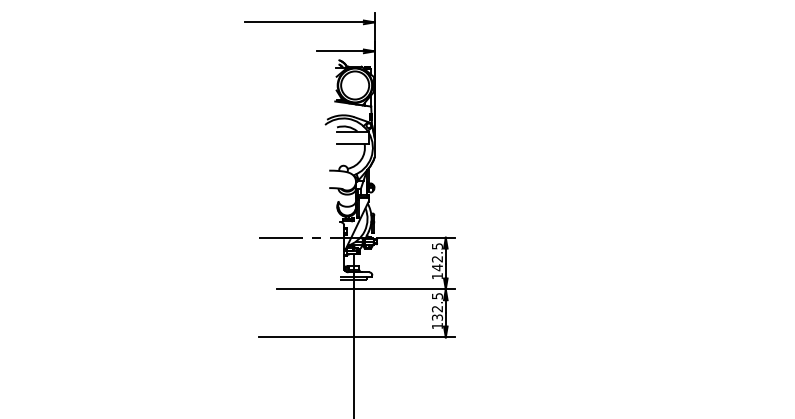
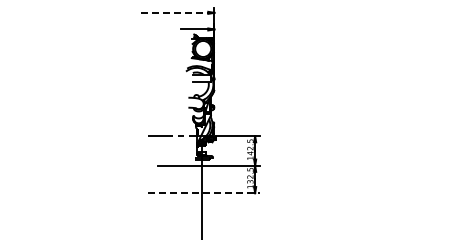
line: (308, 21) -> (176, 12), solid -> dashed
line: (357, 337) -> (204, 193), solid -> dashed

